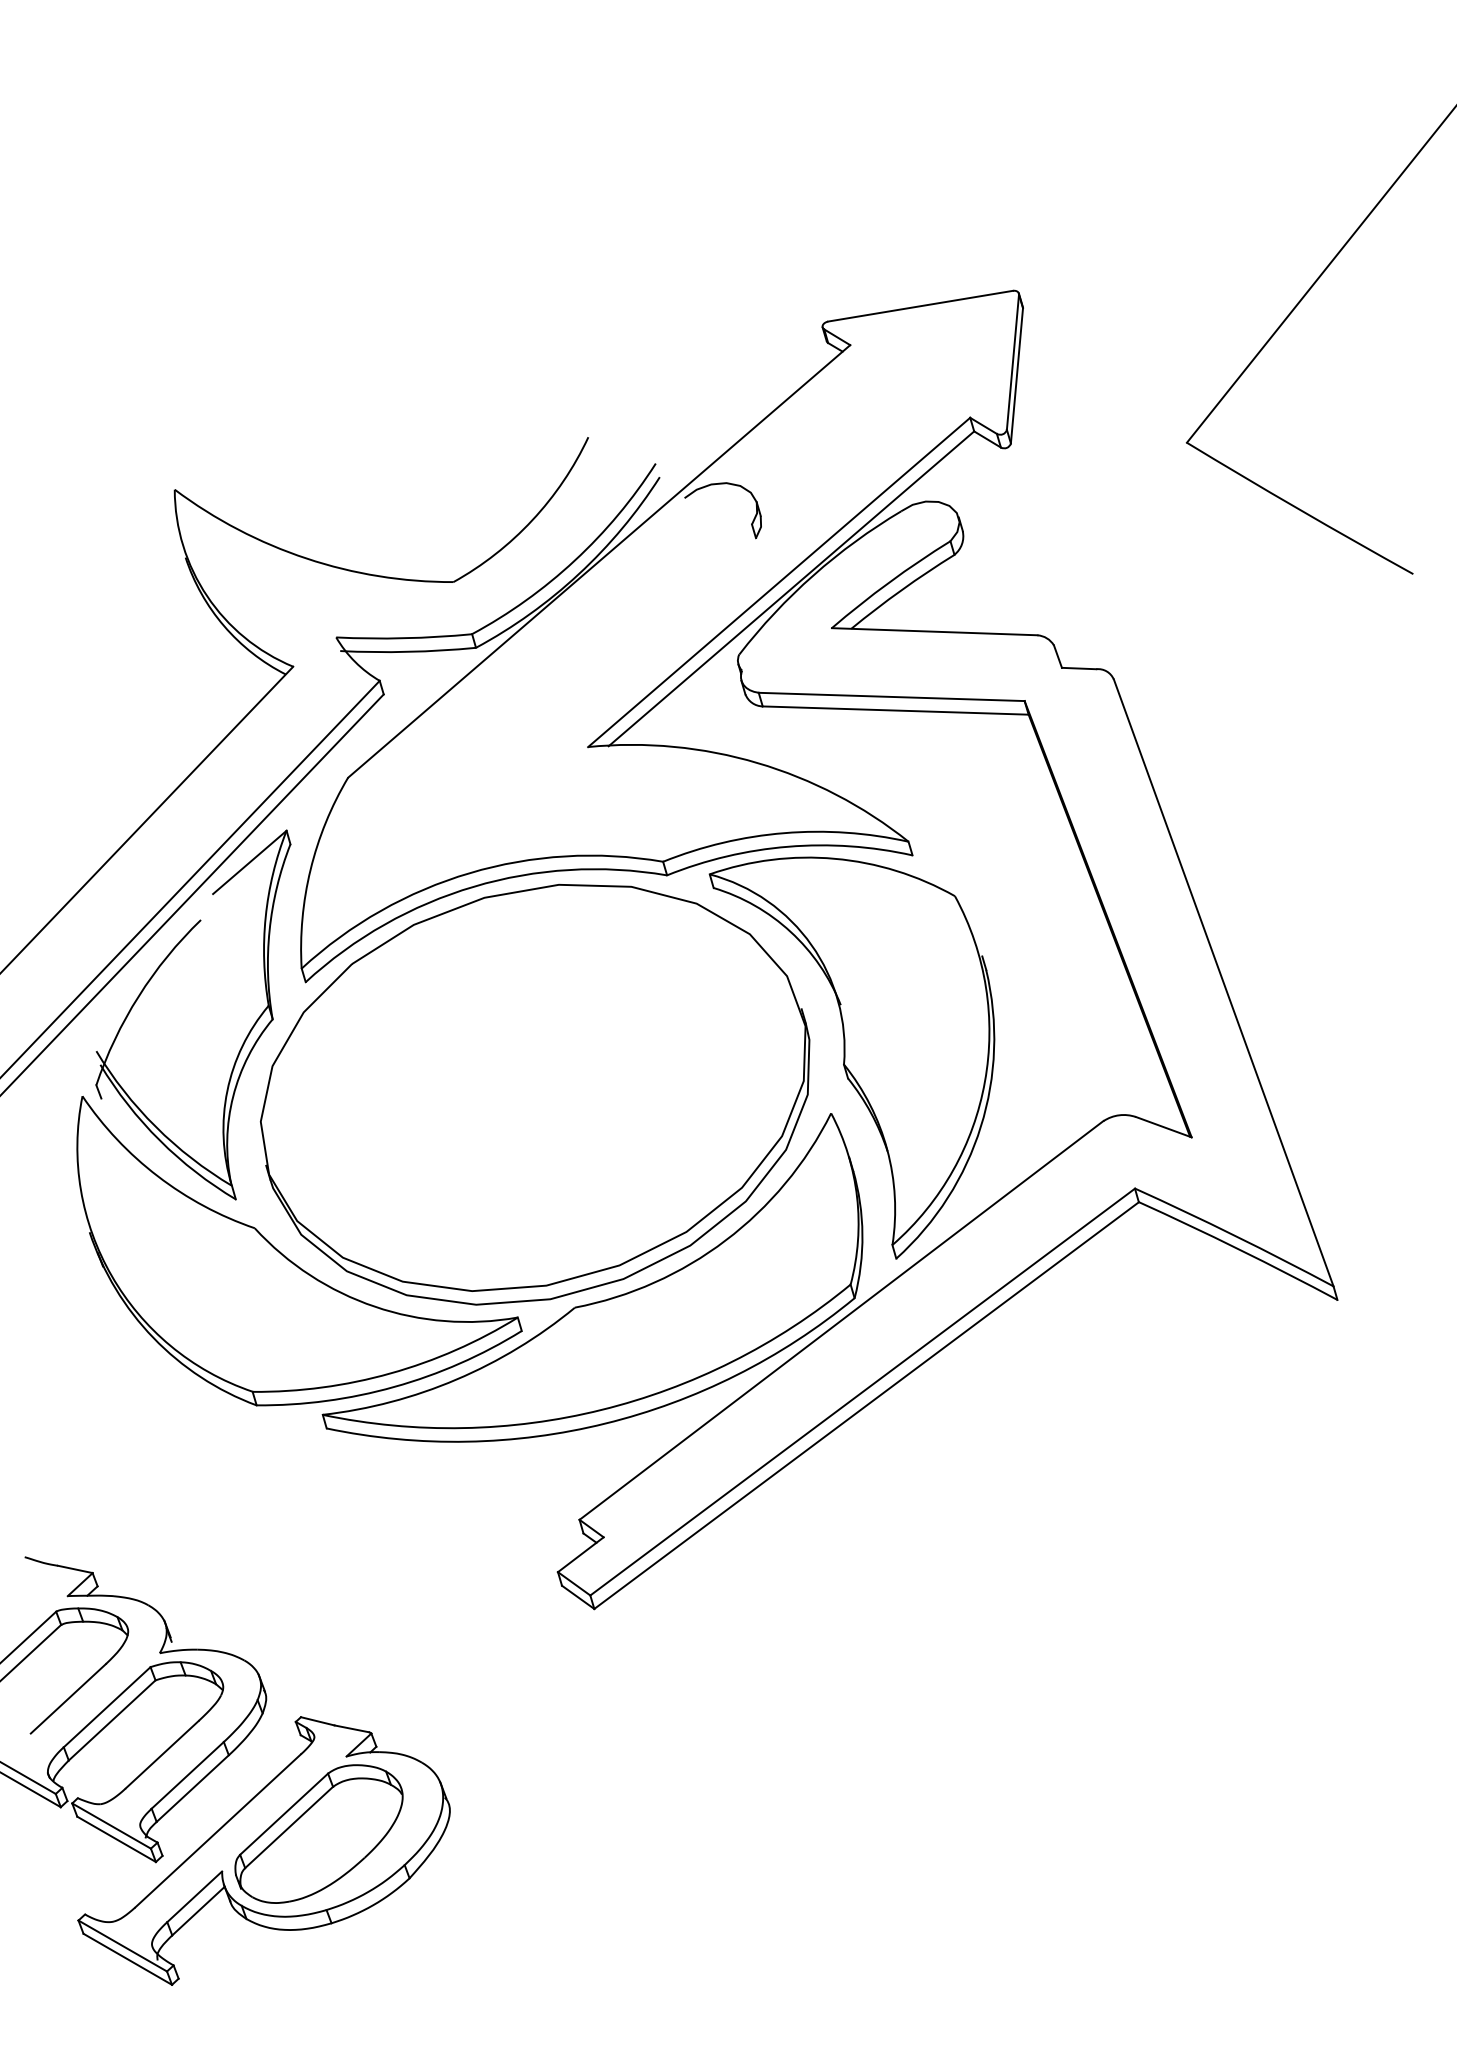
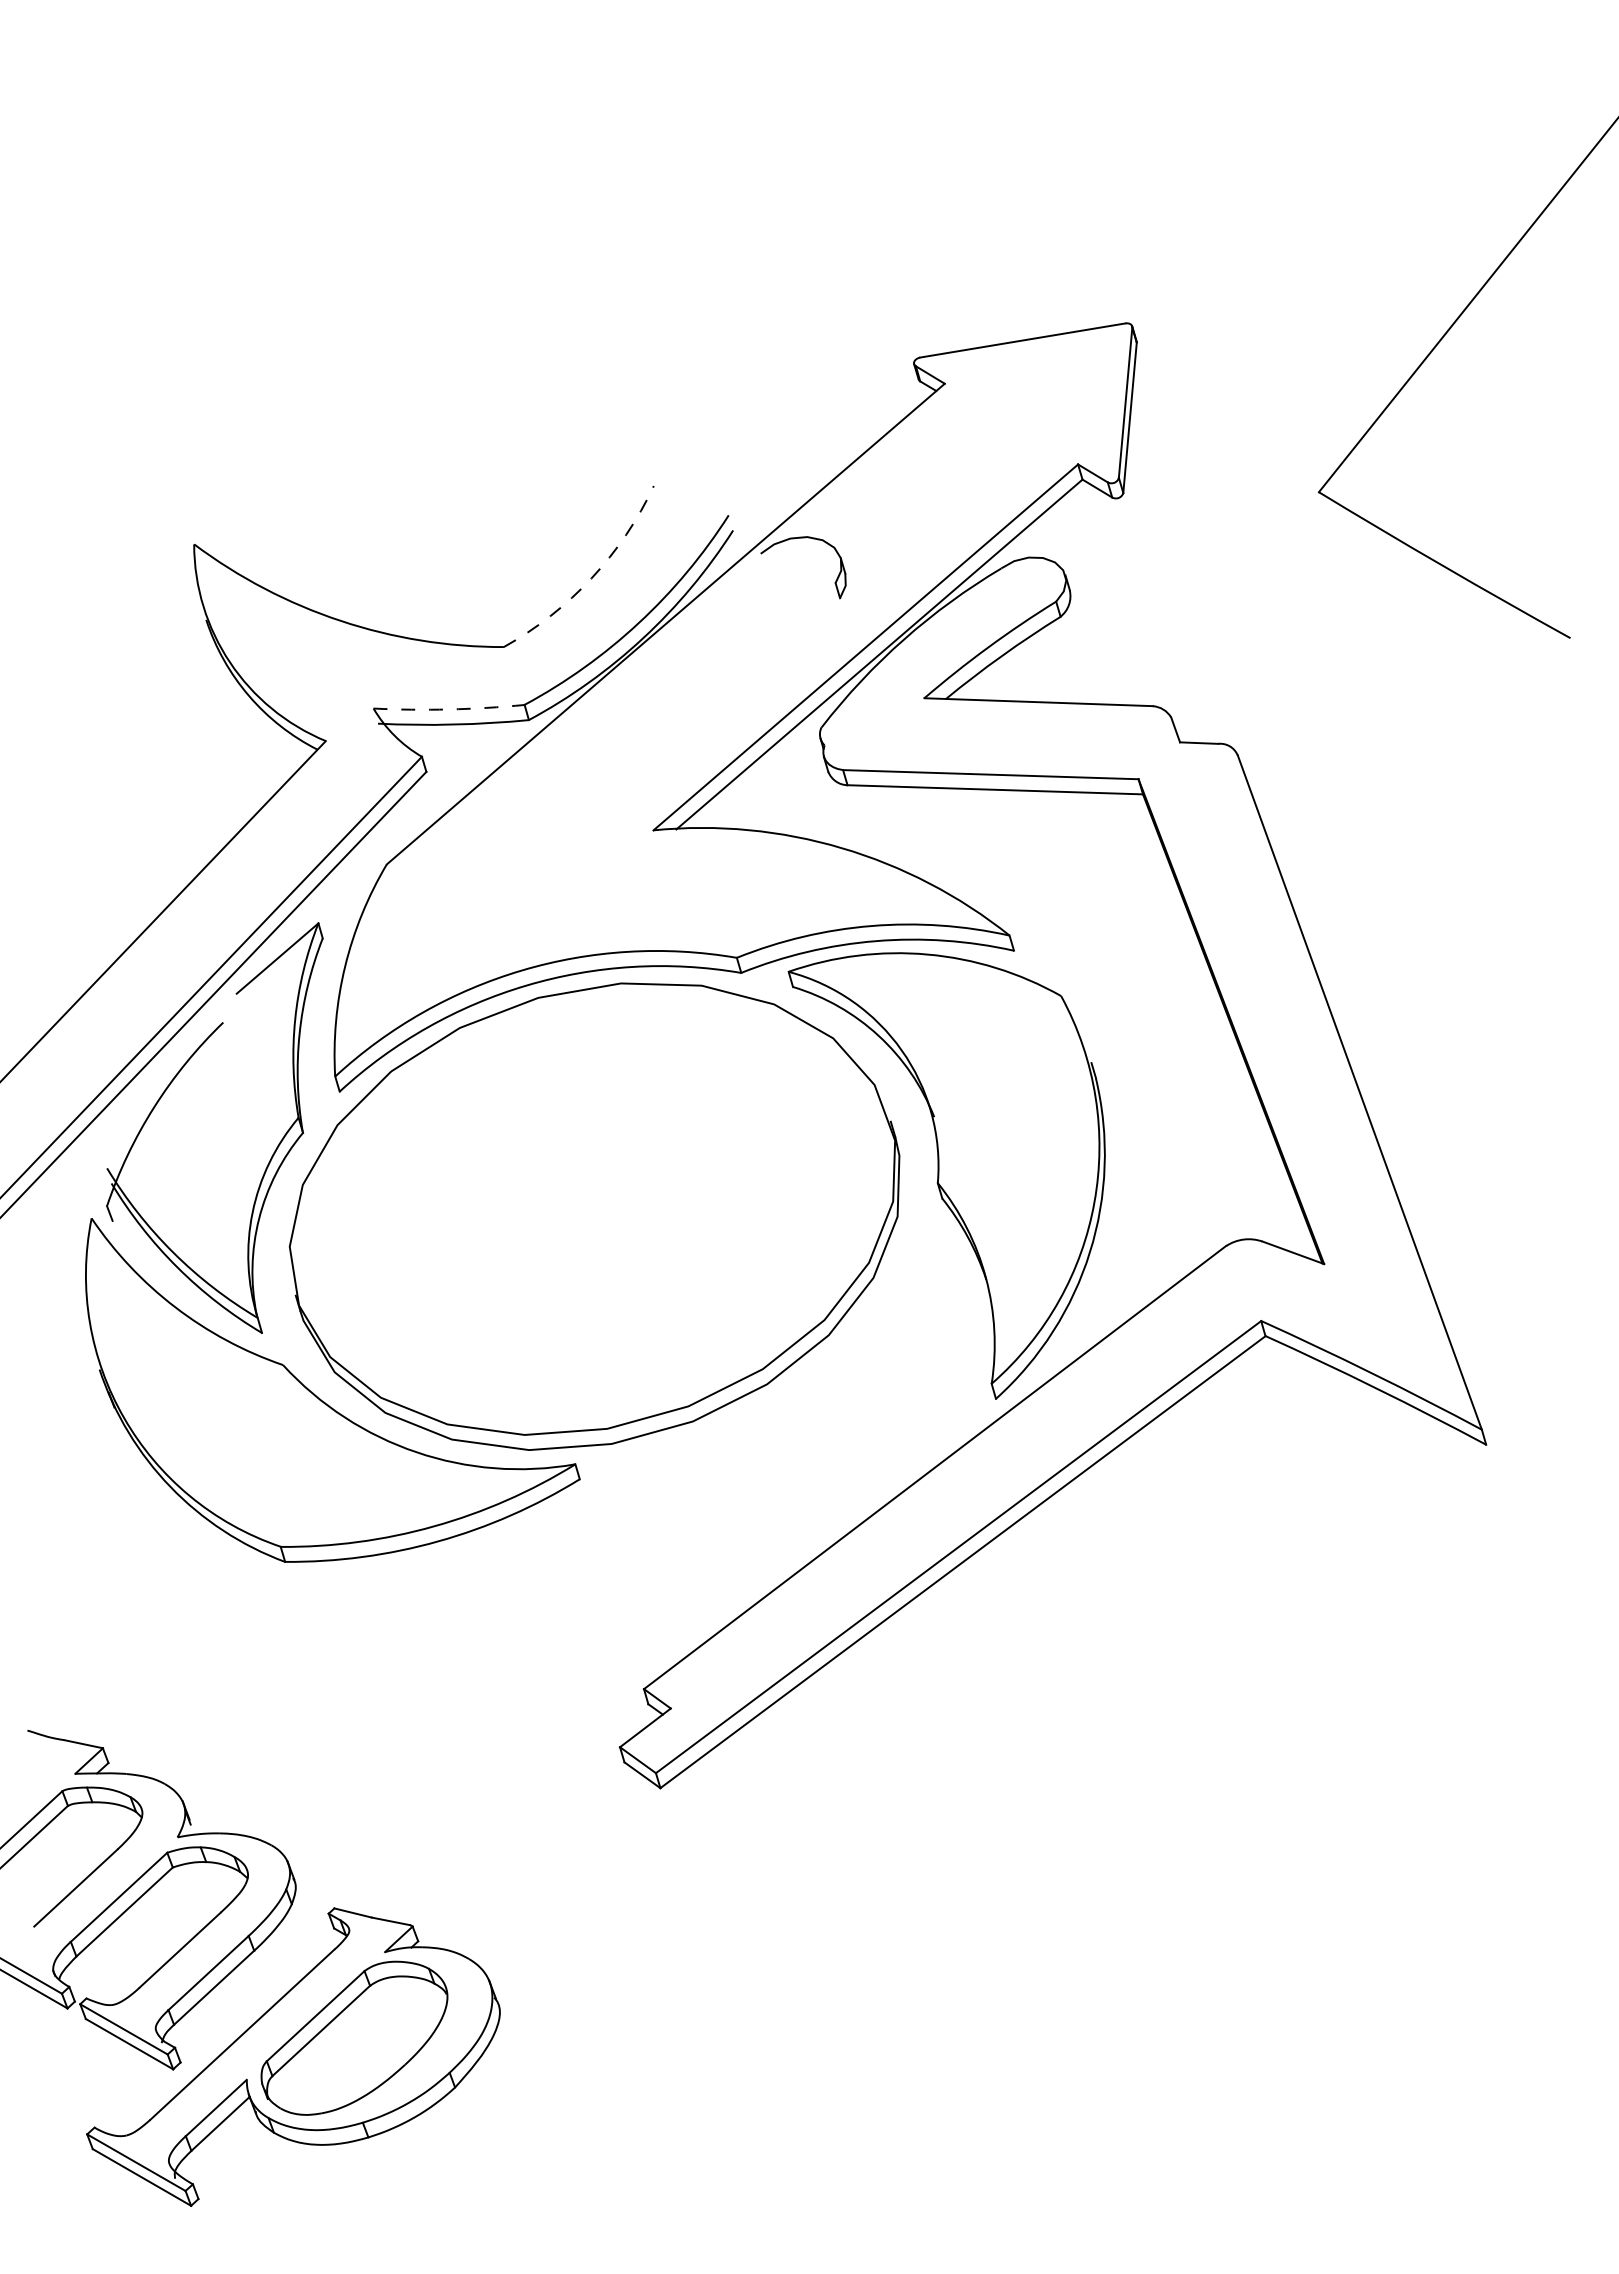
arc: (532, 520) -> (591, 578), solid -> dashed
arc: (404, 638) -> (449, 709), solid -> dashed
part: (597, 1301) -> (663, 1446), removed

